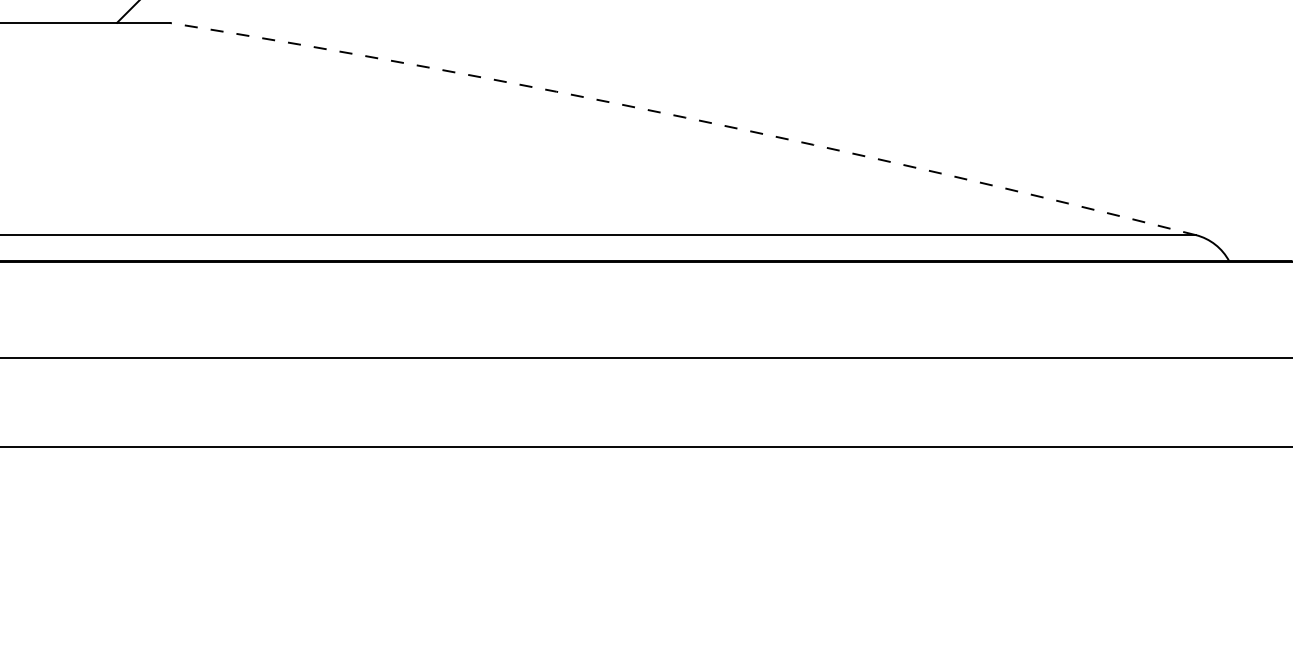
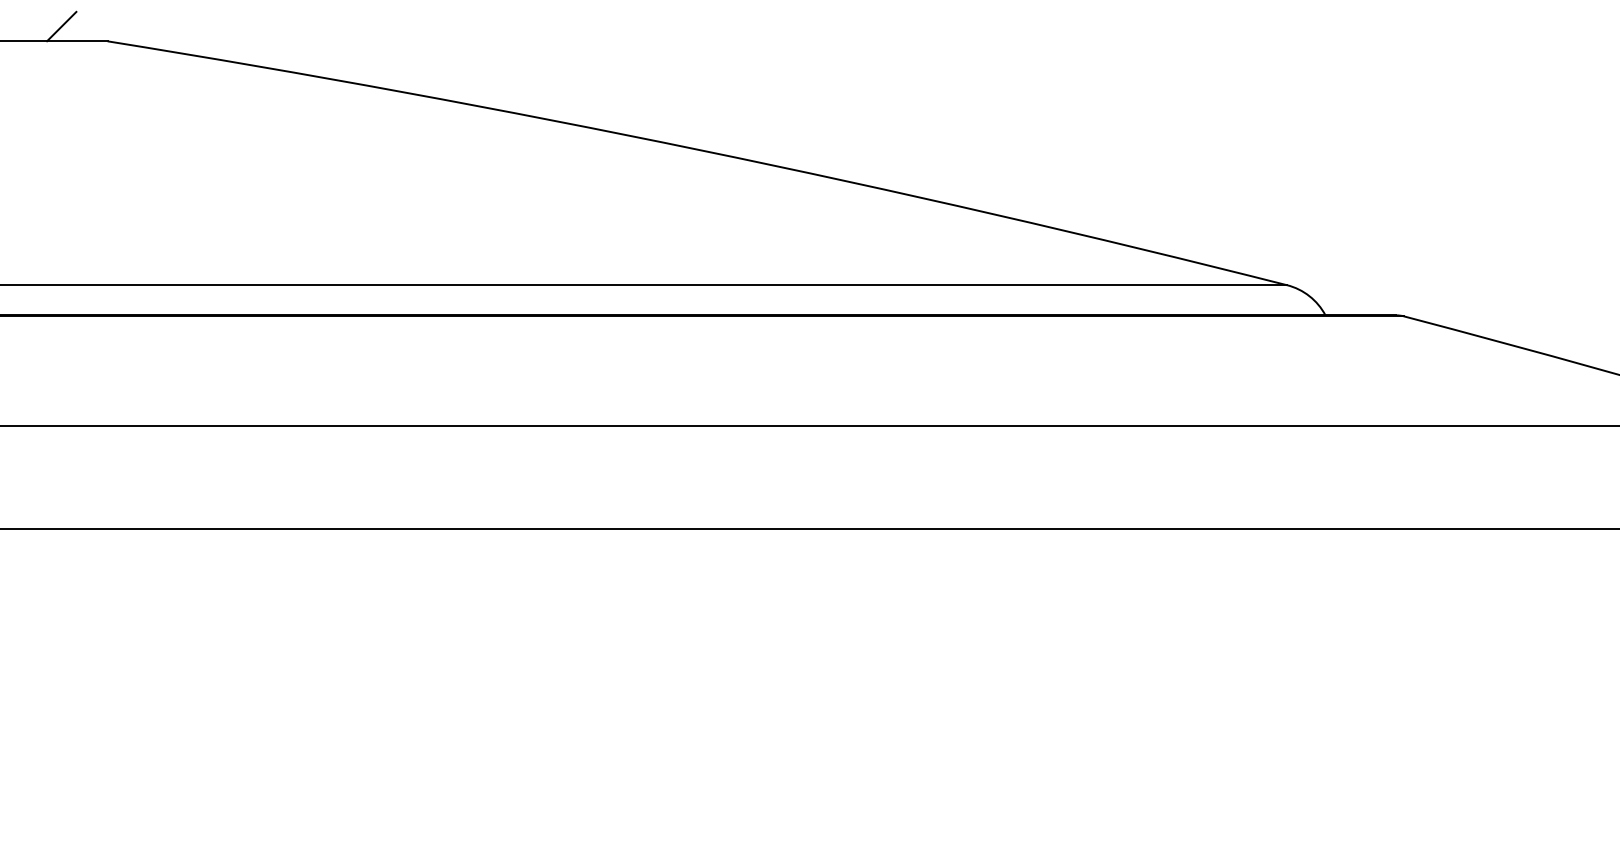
arc: (685, 117) -> (700, 150), dashed -> solid

